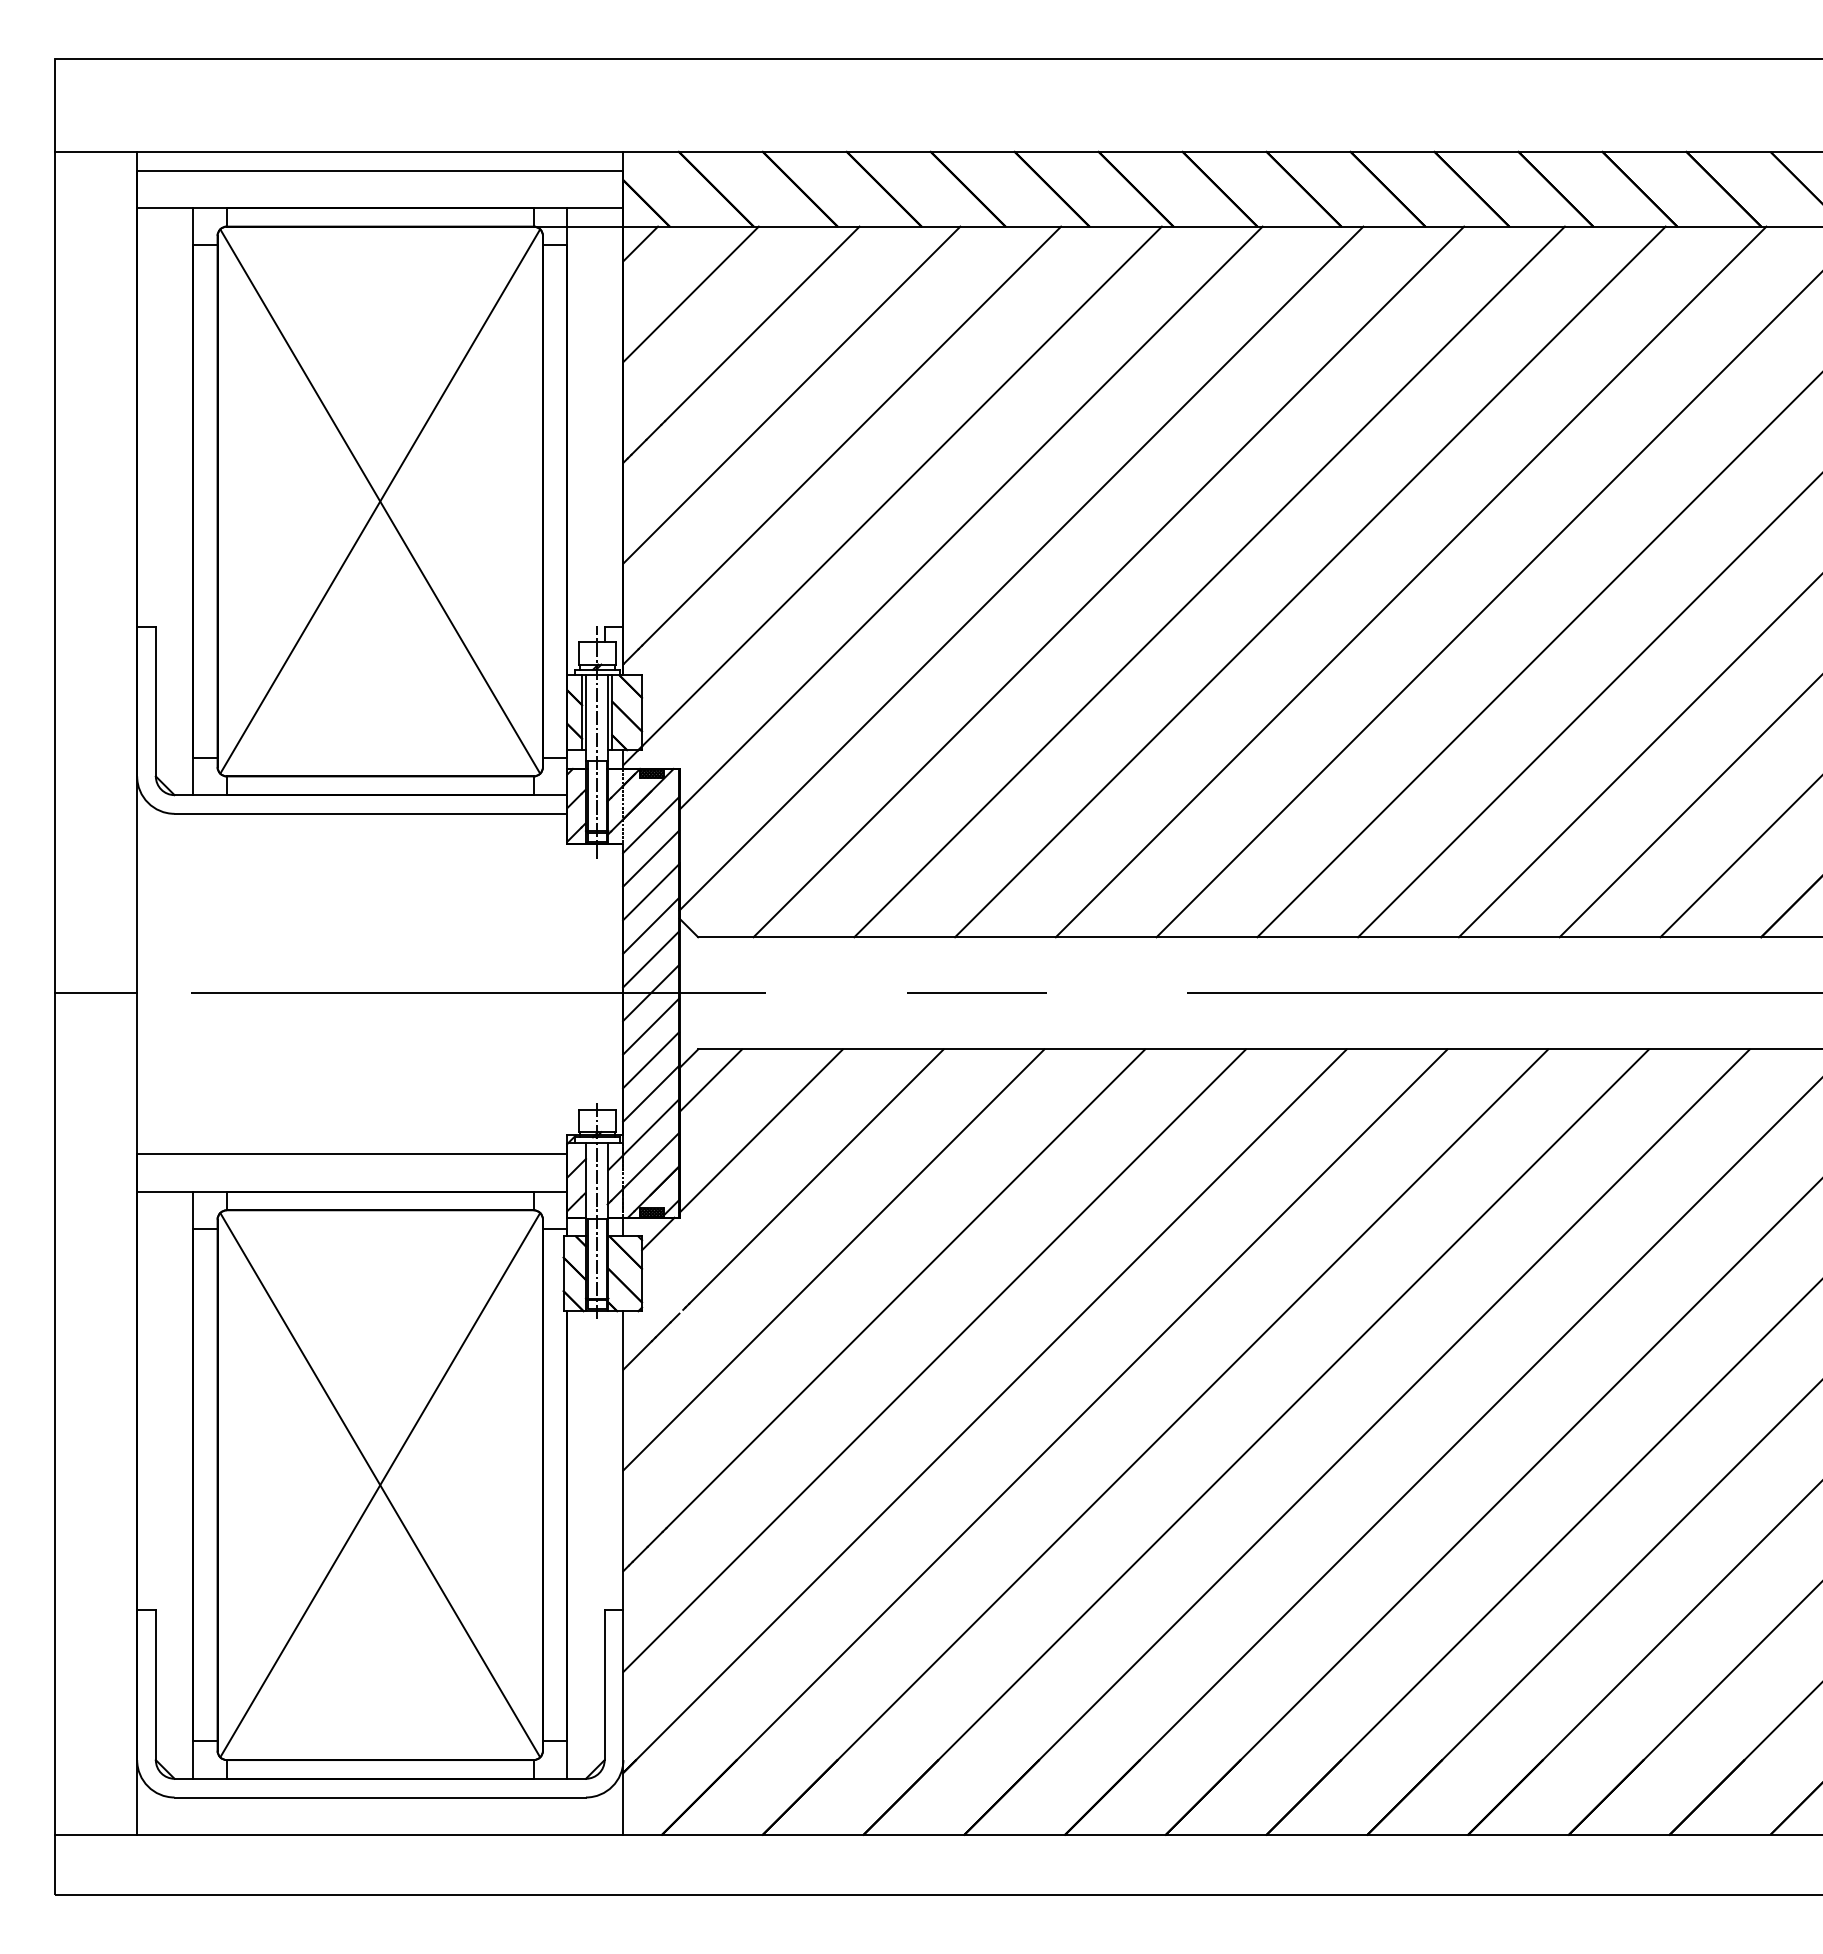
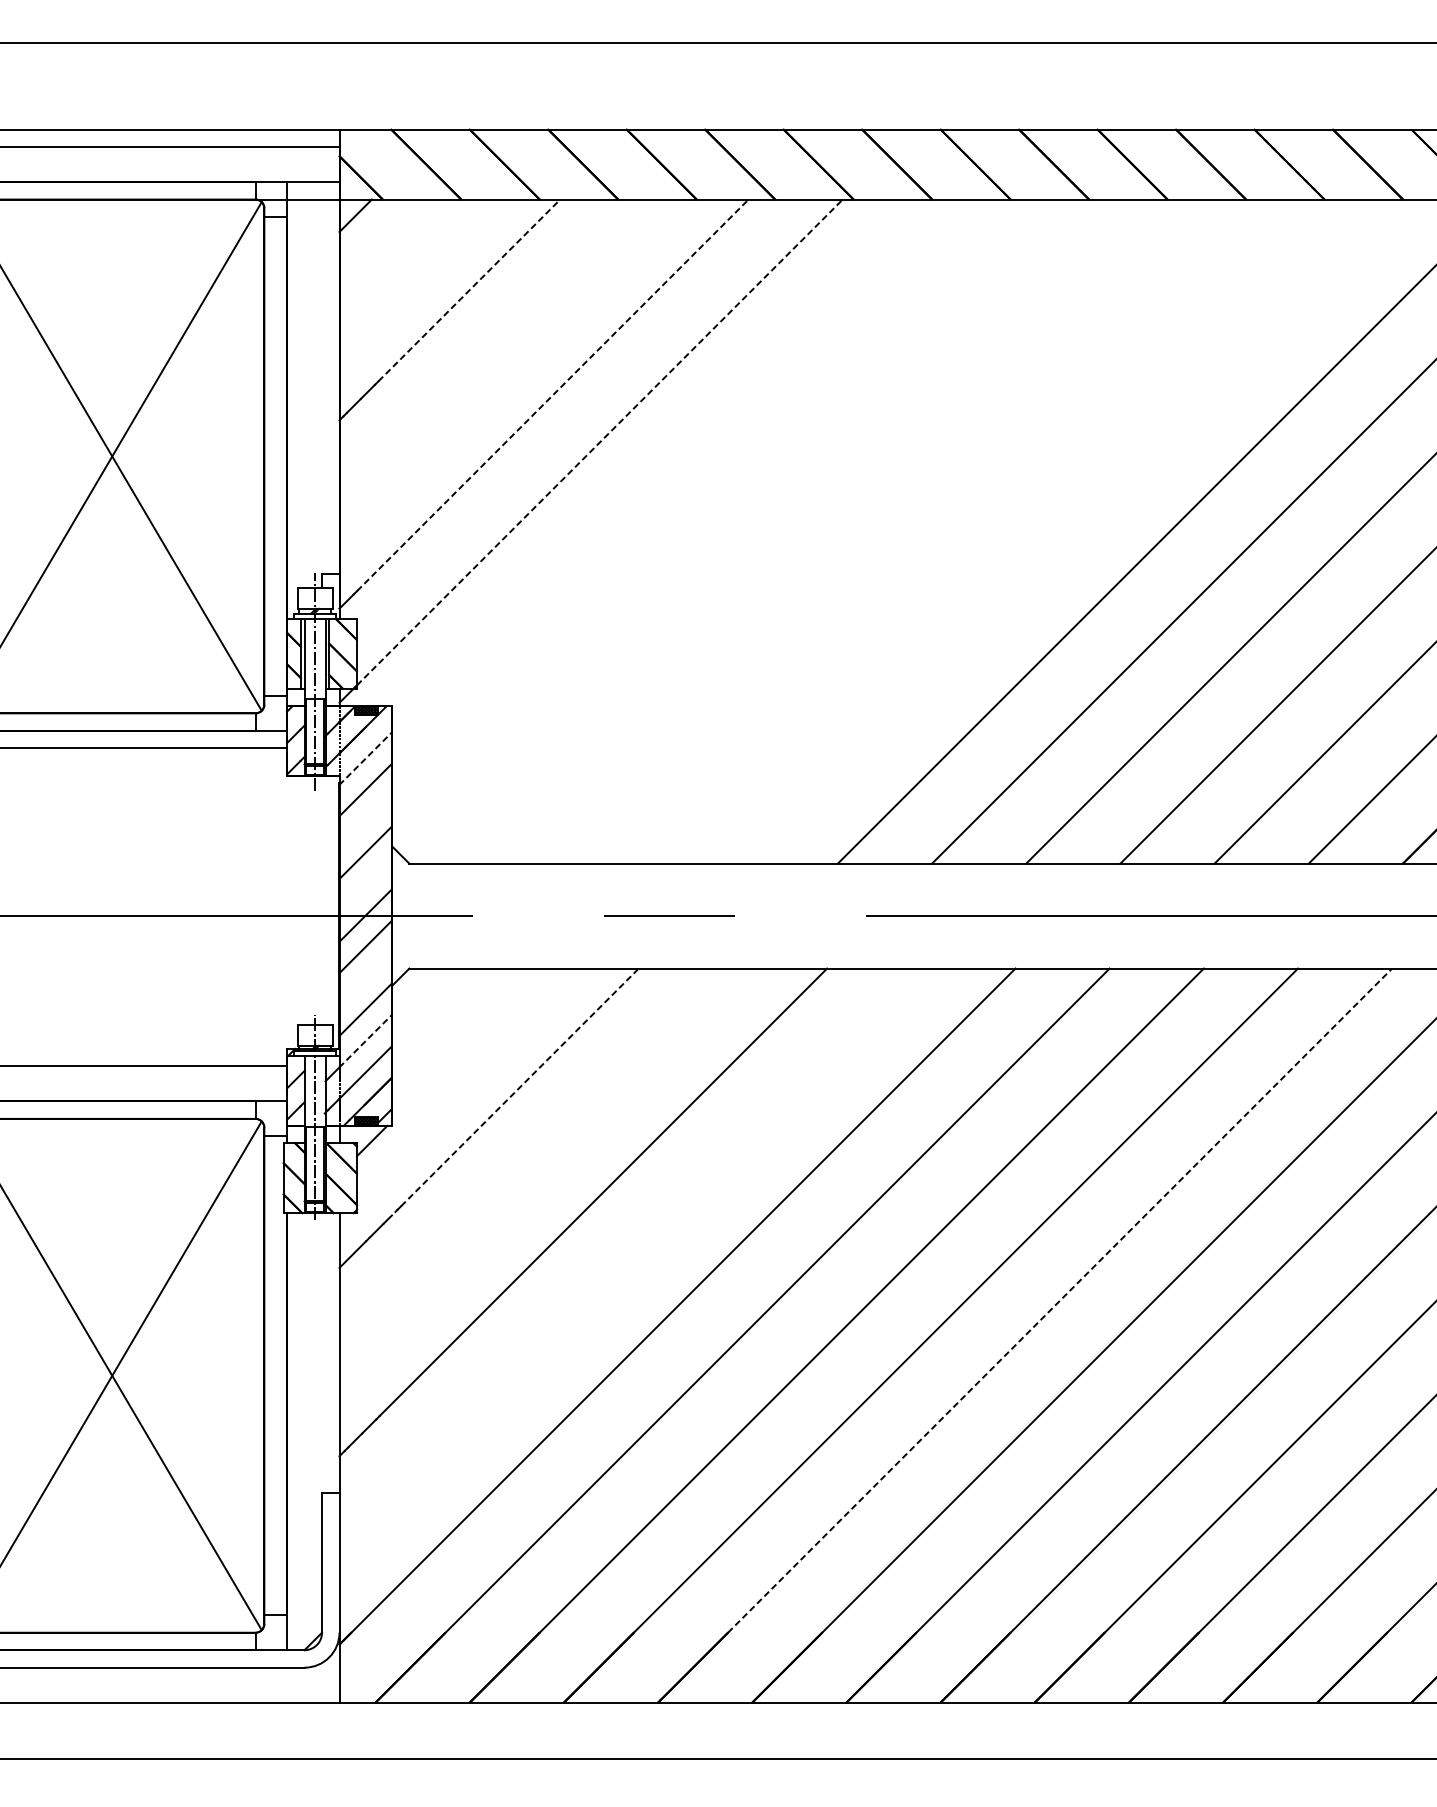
line: (690, 294) -> (402, 262), removed
line: (762, 323) -> (469, 290), solid -> dashed
line: (791, 394) -> (496, 356), removed
line: (852, 435) -> (553, 394), solid -> dashed
line: (902, 486) -> (600, 442), solid -> dashed
line: (970, 517) -> (663, 471), removed
line: (1021, 568) -> (711, 519), removed
line: (1108, 581) -> (792, 531), removed
line: (1209, 581) -> (887, 531), removed
line: (1310, 581) -> (981, 531), removed
line: (1410, 581) -> (1075, 531), removed
line: (651, 825) -> (365, 759), solid -> dashed
line: (651, 892) -> (365, 821), removed
line: (651, 959) -> (365, 884), removed
line: (651, 1060) -> (365, 978), removed
line: (710, 1080) -> (420, 997), removed
line: (651, 1127) -> (365, 1041), solid -> dashed
line: (760, 1130) -> (467, 1044), removed
line: (816, 1176) -> (519, 1087), solid -> dashed
line: (833, 1259) -> (535, 1164), removed
line: (934, 1360) -> (630, 1259), removed
line: (1394, 1404) -> (1060, 1300), solid -> dashed

